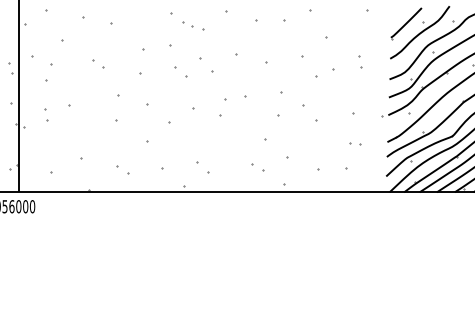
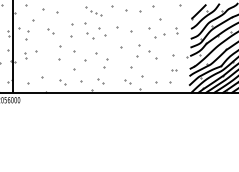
part: (222, 107) -> (105, 63), moved

